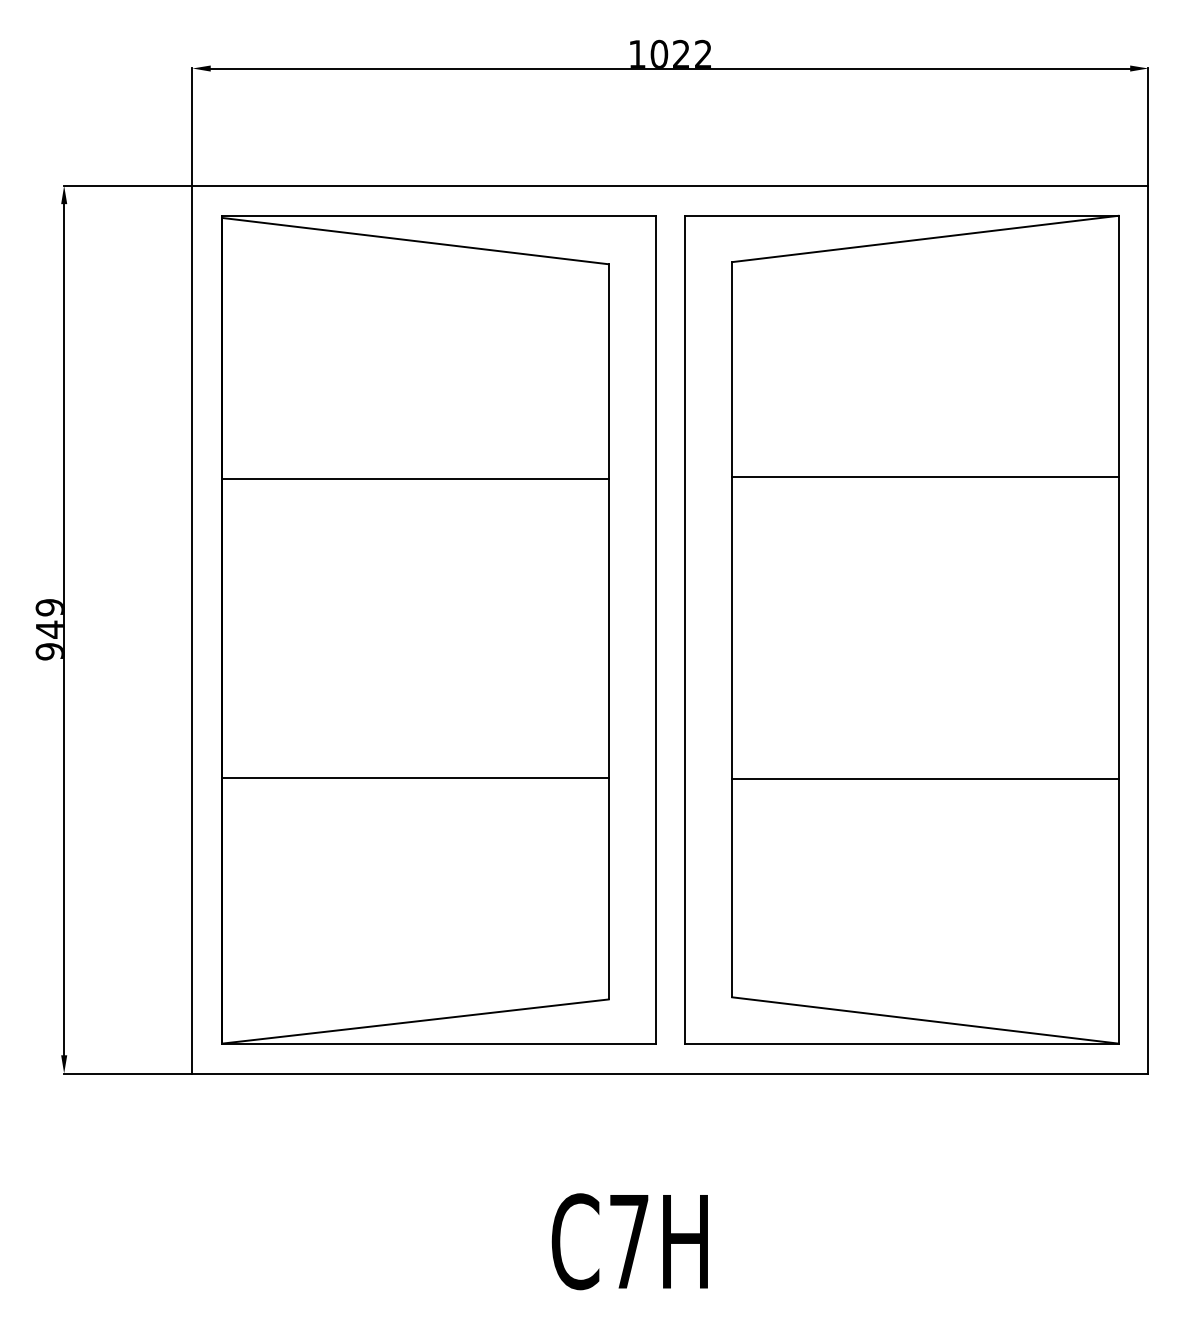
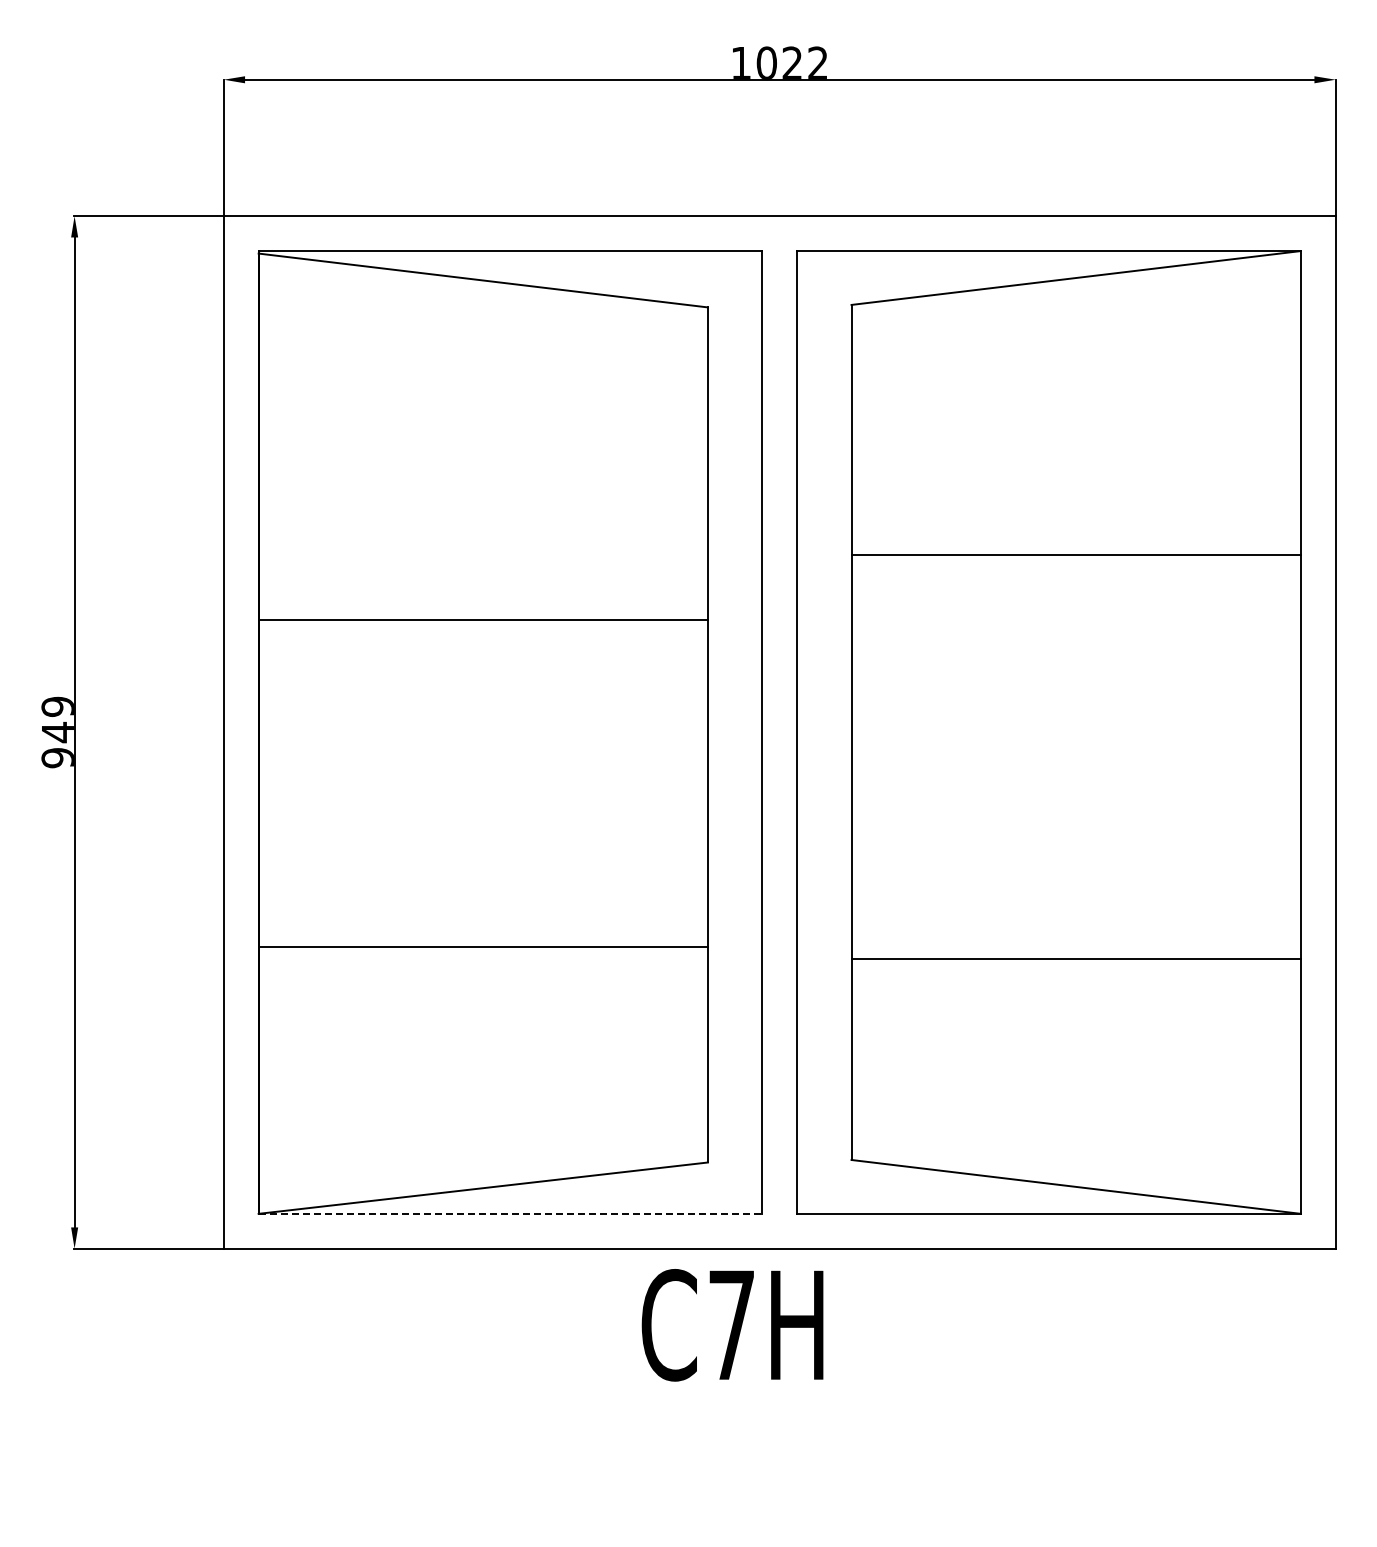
line: (414, 479) -> (482, 620), moved
line: (414, 777) -> (482, 947), moved
line: (924, 778) -> (1075, 958), moved
line: (438, 1043) -> (510, 1213), solid -> dashed
text: (629, 1241) -> (732, 1325), moved

